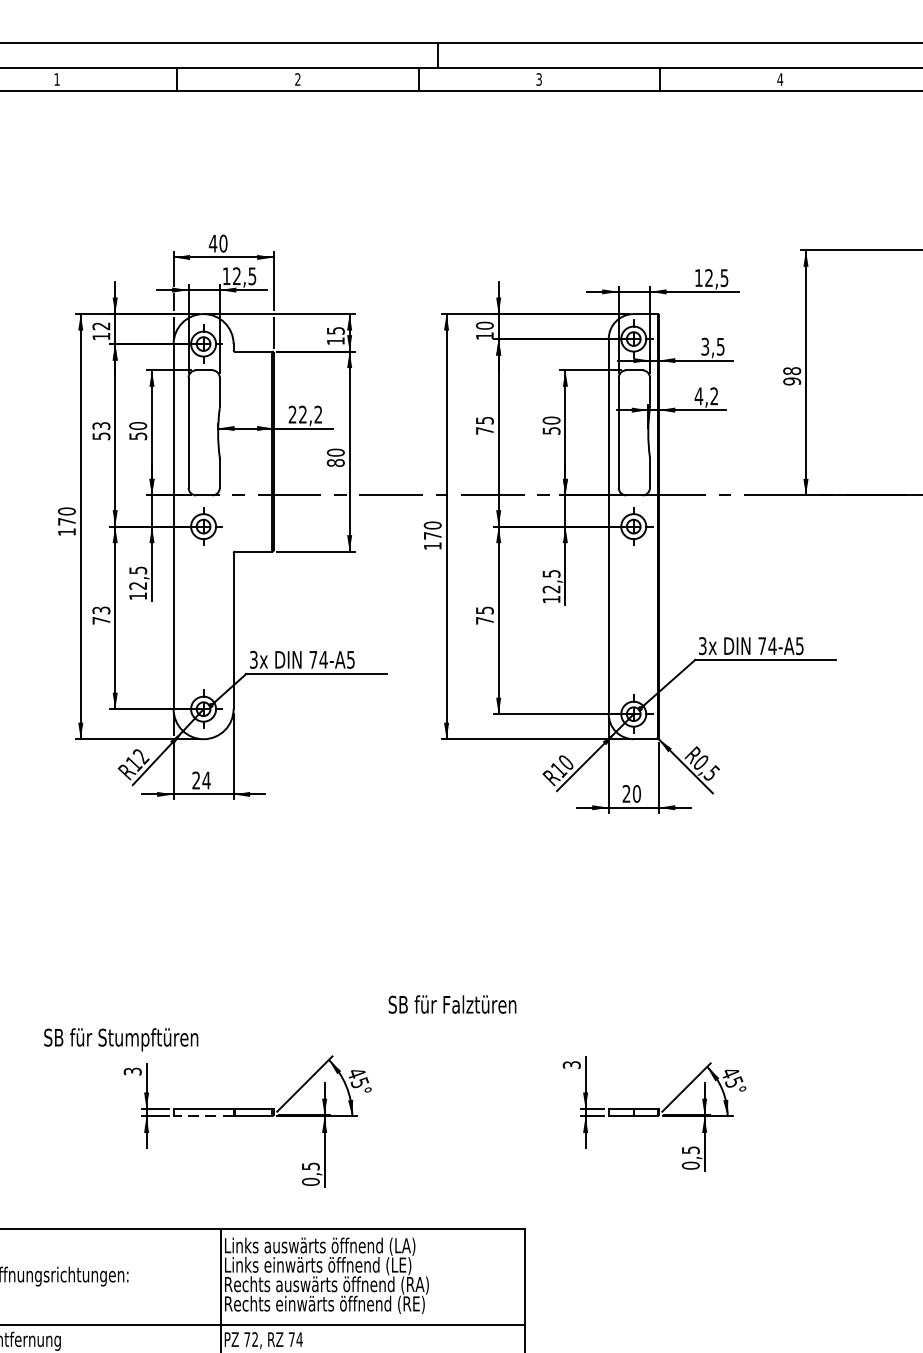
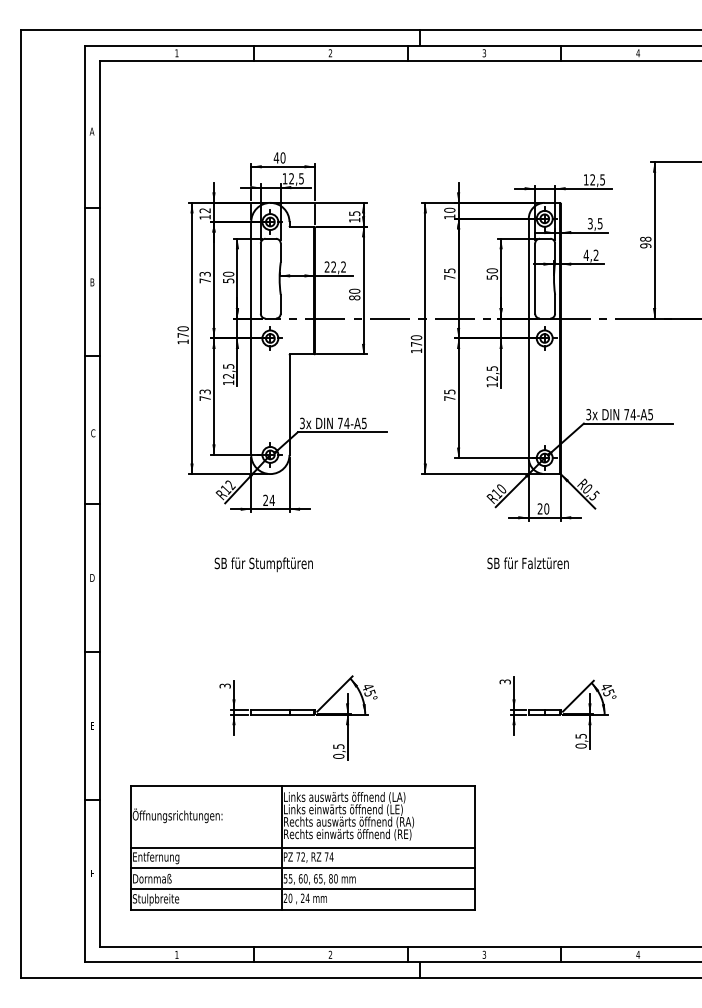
text: (100, 435) -> (204, 280), 53 -> 73
text: (451, 1004) -> (527, 563), moved
text: (120, 1039) -> (263, 564), moved
line: (202, 1116) -> (269, 714), dashed -> solid

